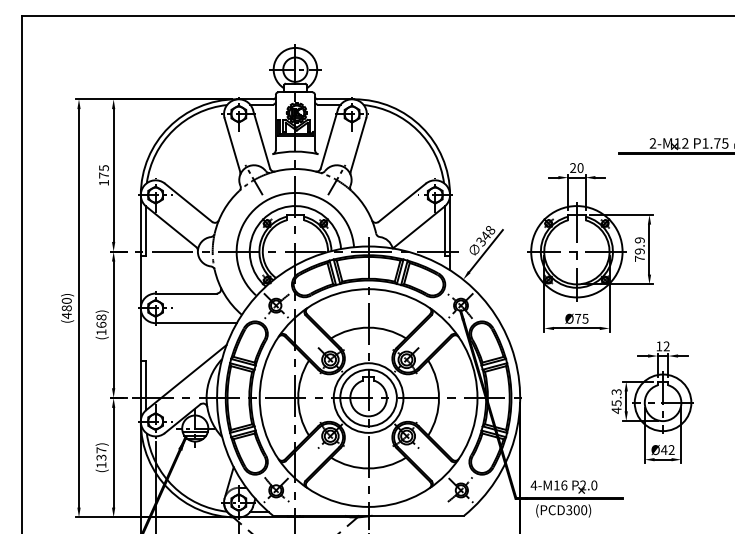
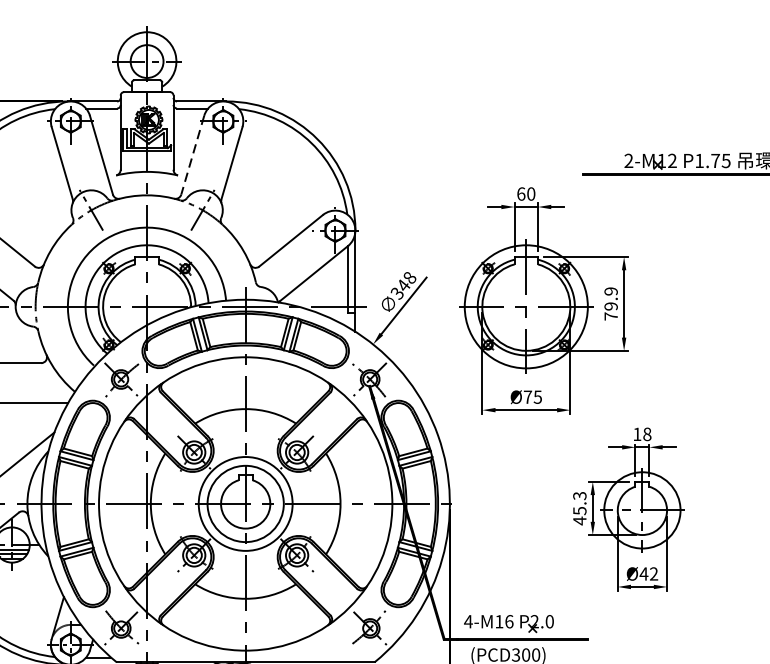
line: (329, 139) -> (192, 155), solid -> dashed
text: (573, 168) -> (521, 194), 20 -> 60
text: (666, 346) -> (647, 434), 12 -> 18

